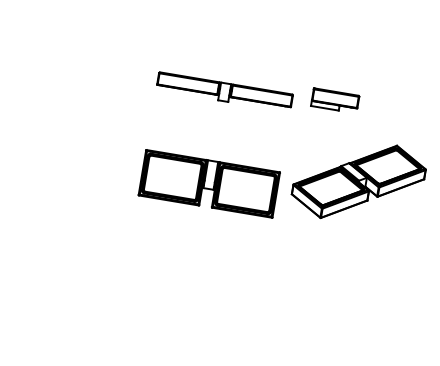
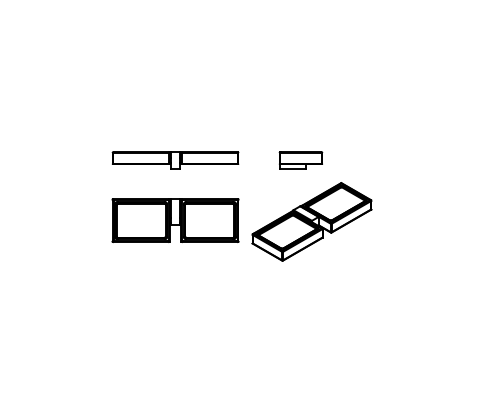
part: (334, 100) -> (300, 160), moved
part: (209, 183) -> (175, 220), moved

